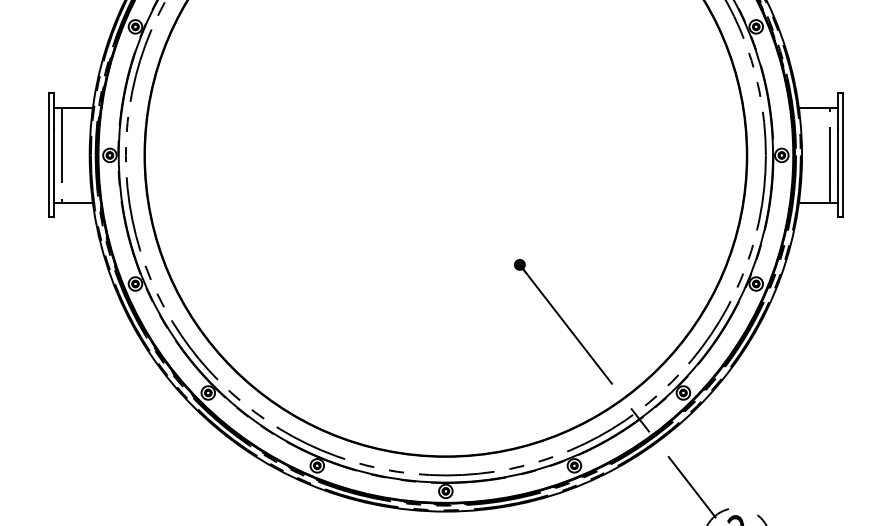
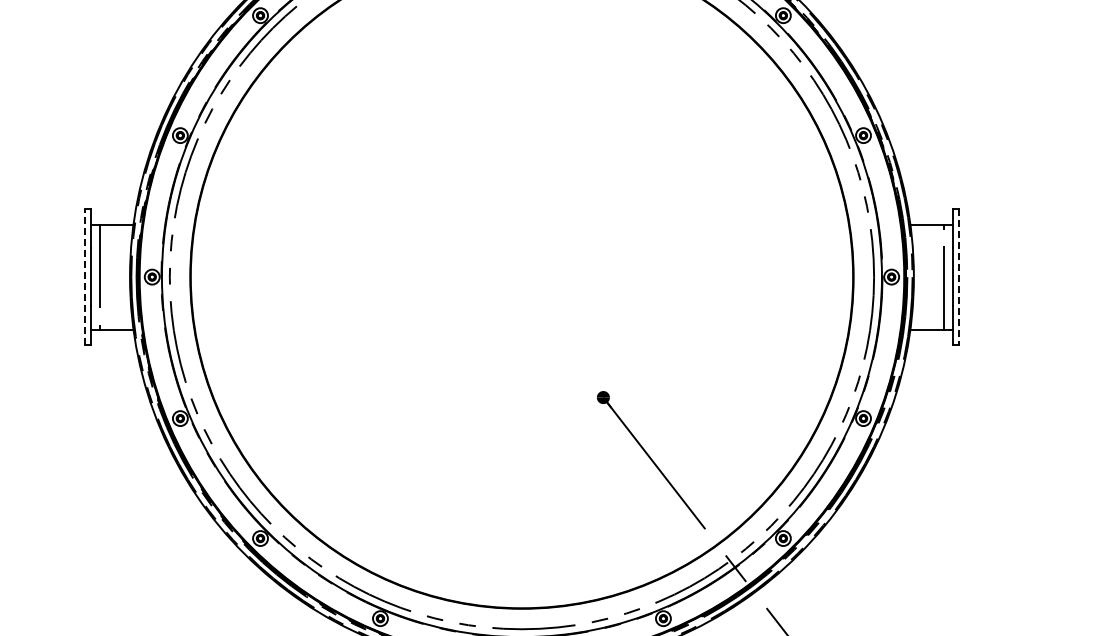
line: (49, 154) -> (85, 276), solid -> dashed
line: (842, 155) -> (958, 277), solid -> dashed

